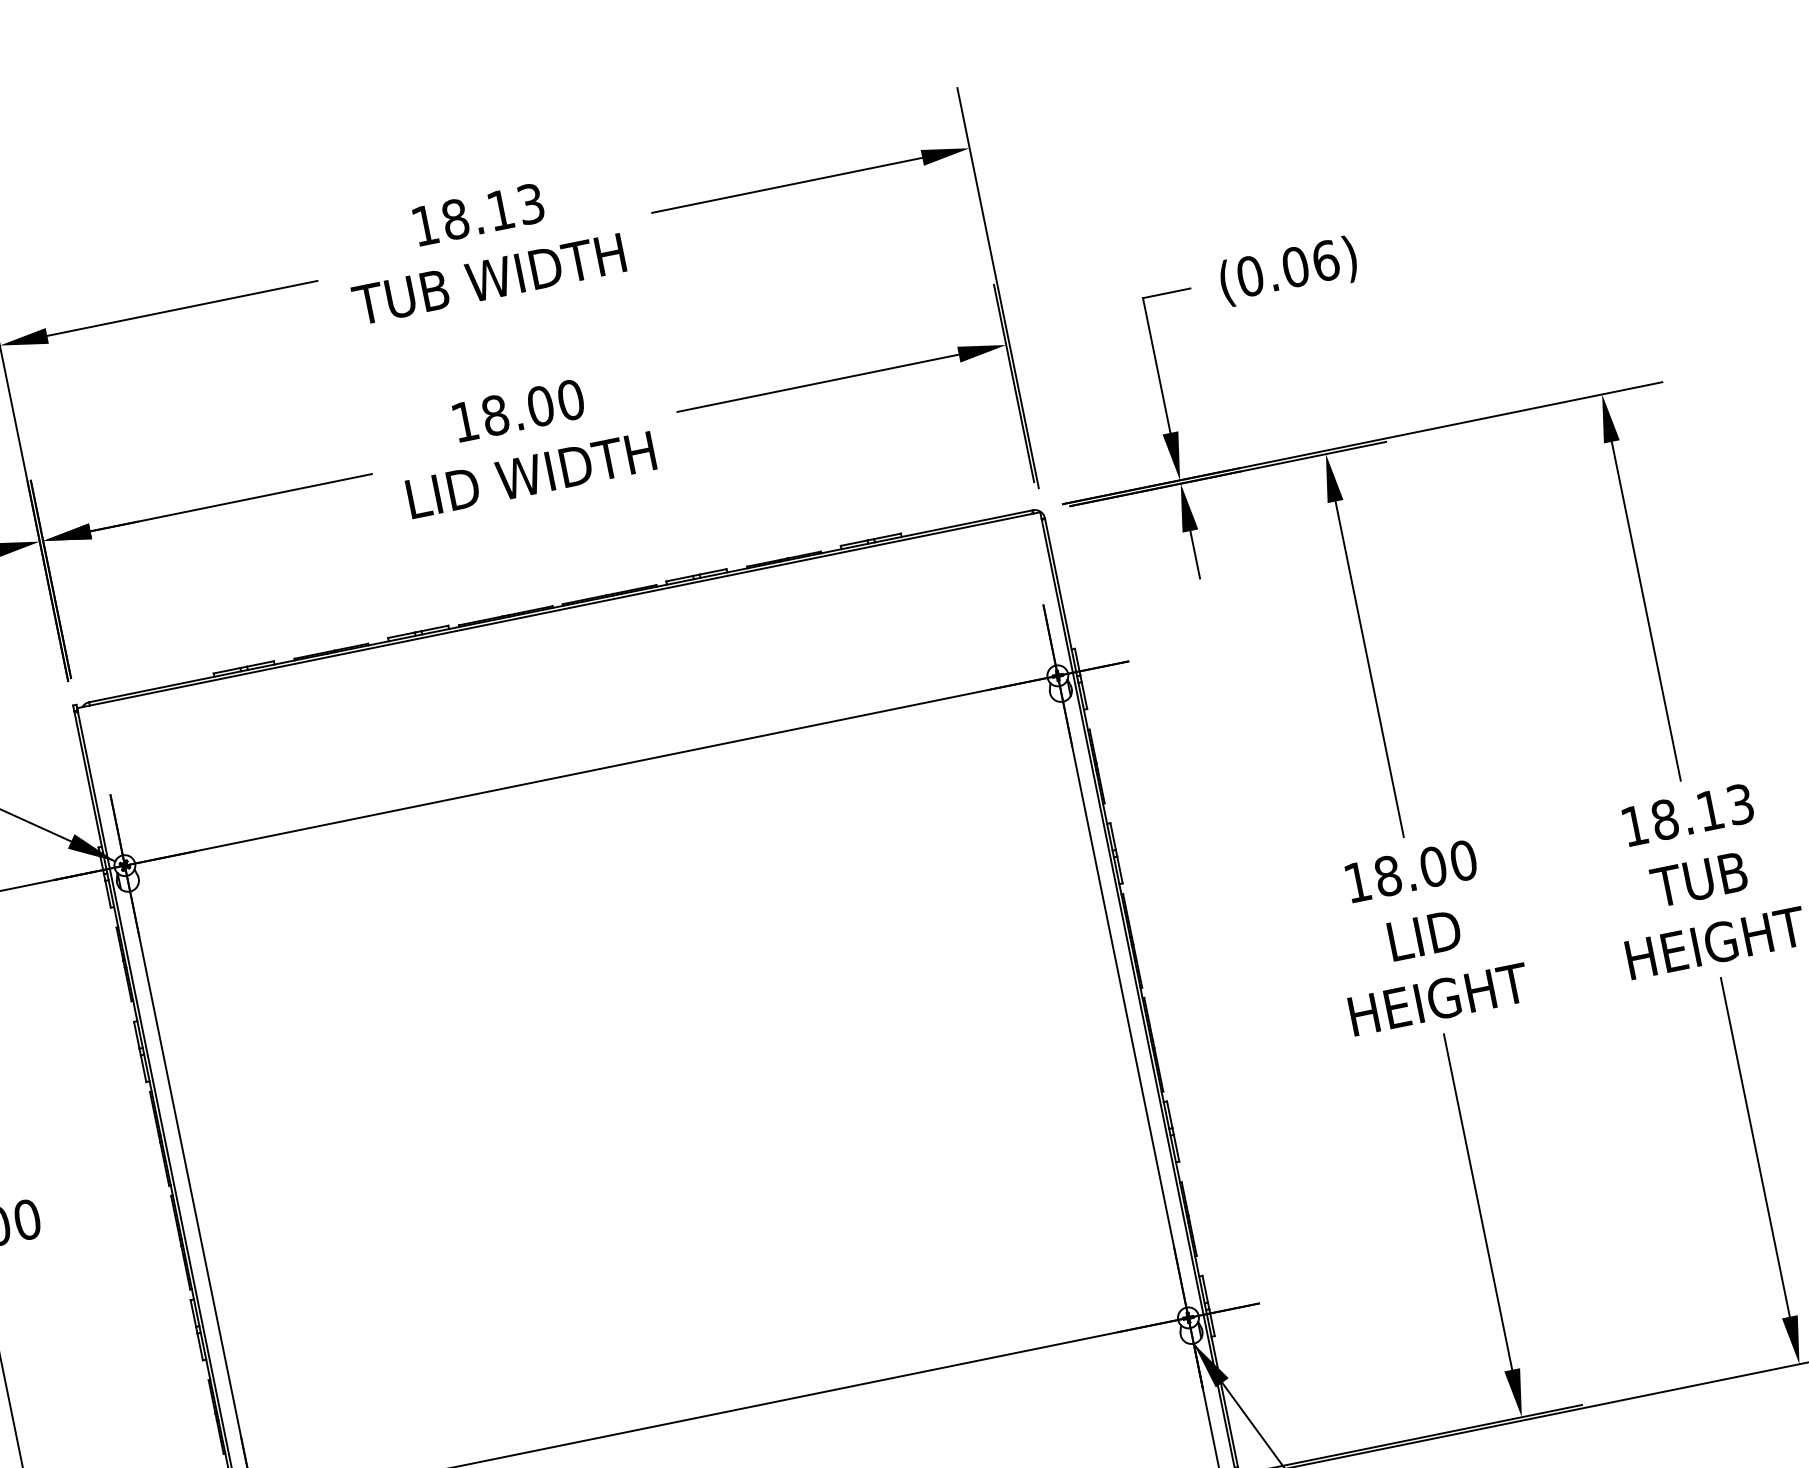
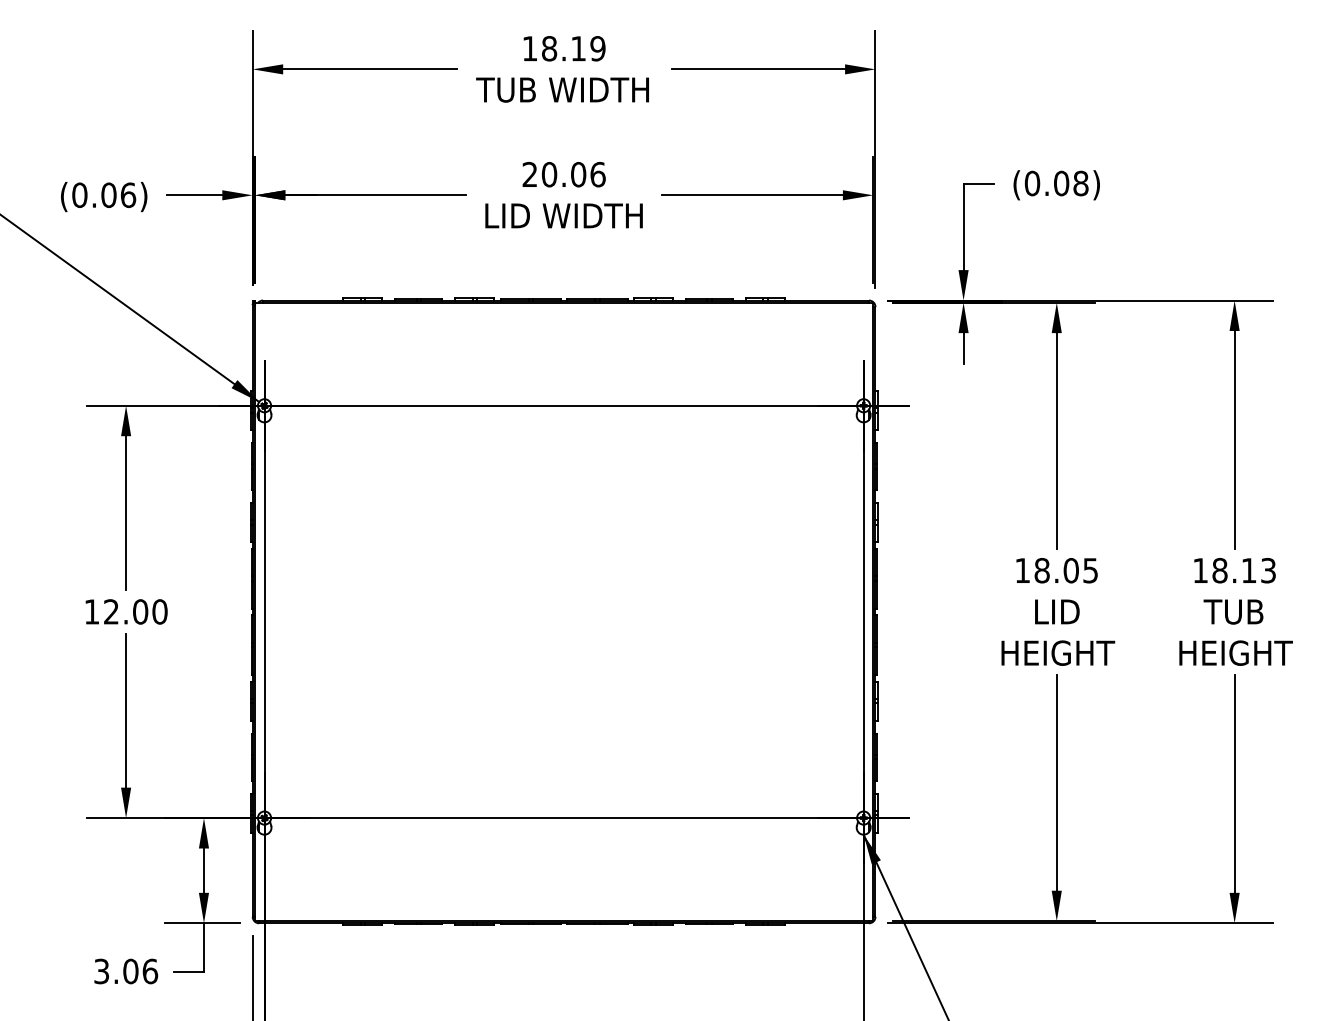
text: (530, 203) -> (597, 48), 18.13 -> 18.19
text: (1325, 261) -> (1080, 183), (0.06) -> (0.08)
text: (517, 410) -> (563, 174), 18.00 -> 20.06
text: (1463, 860) -> (1090, 570), 18.00 -> 18.05

